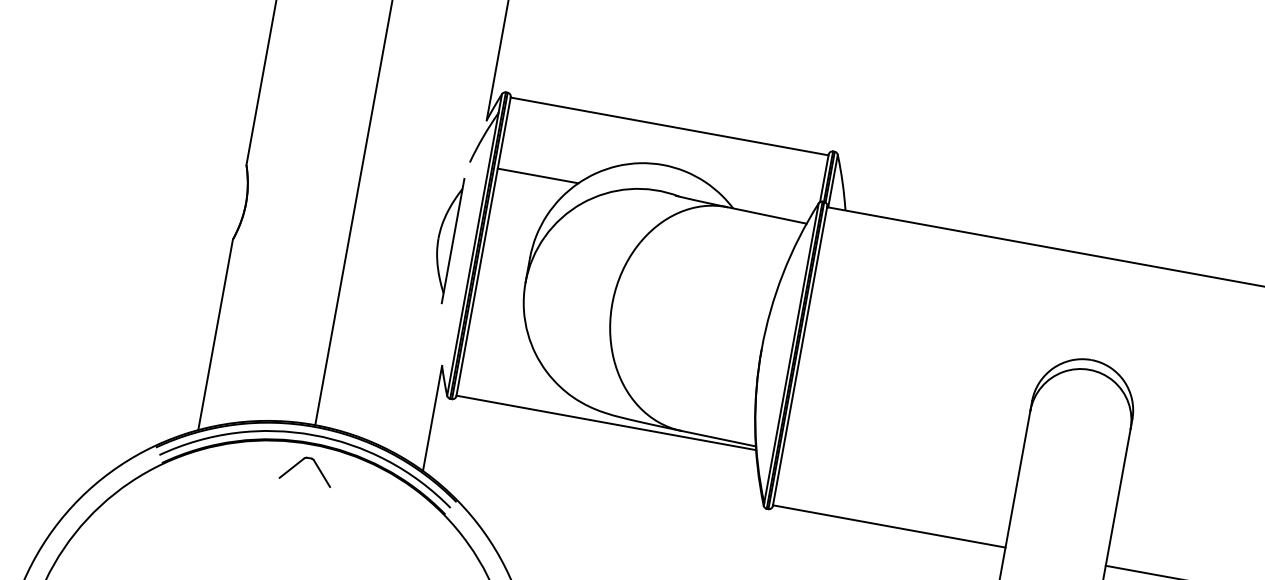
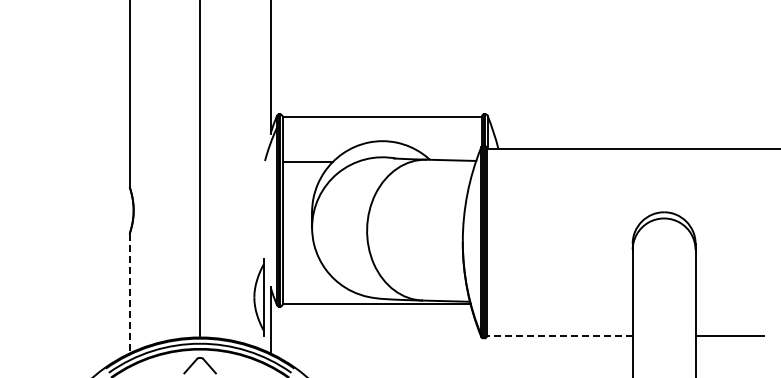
part: (445, 239) -> (258, 297), moved
line: (215, 334) -> (129, 293), solid -> dashed
line: (888, 526) -> (559, 335), solid -> dashed

